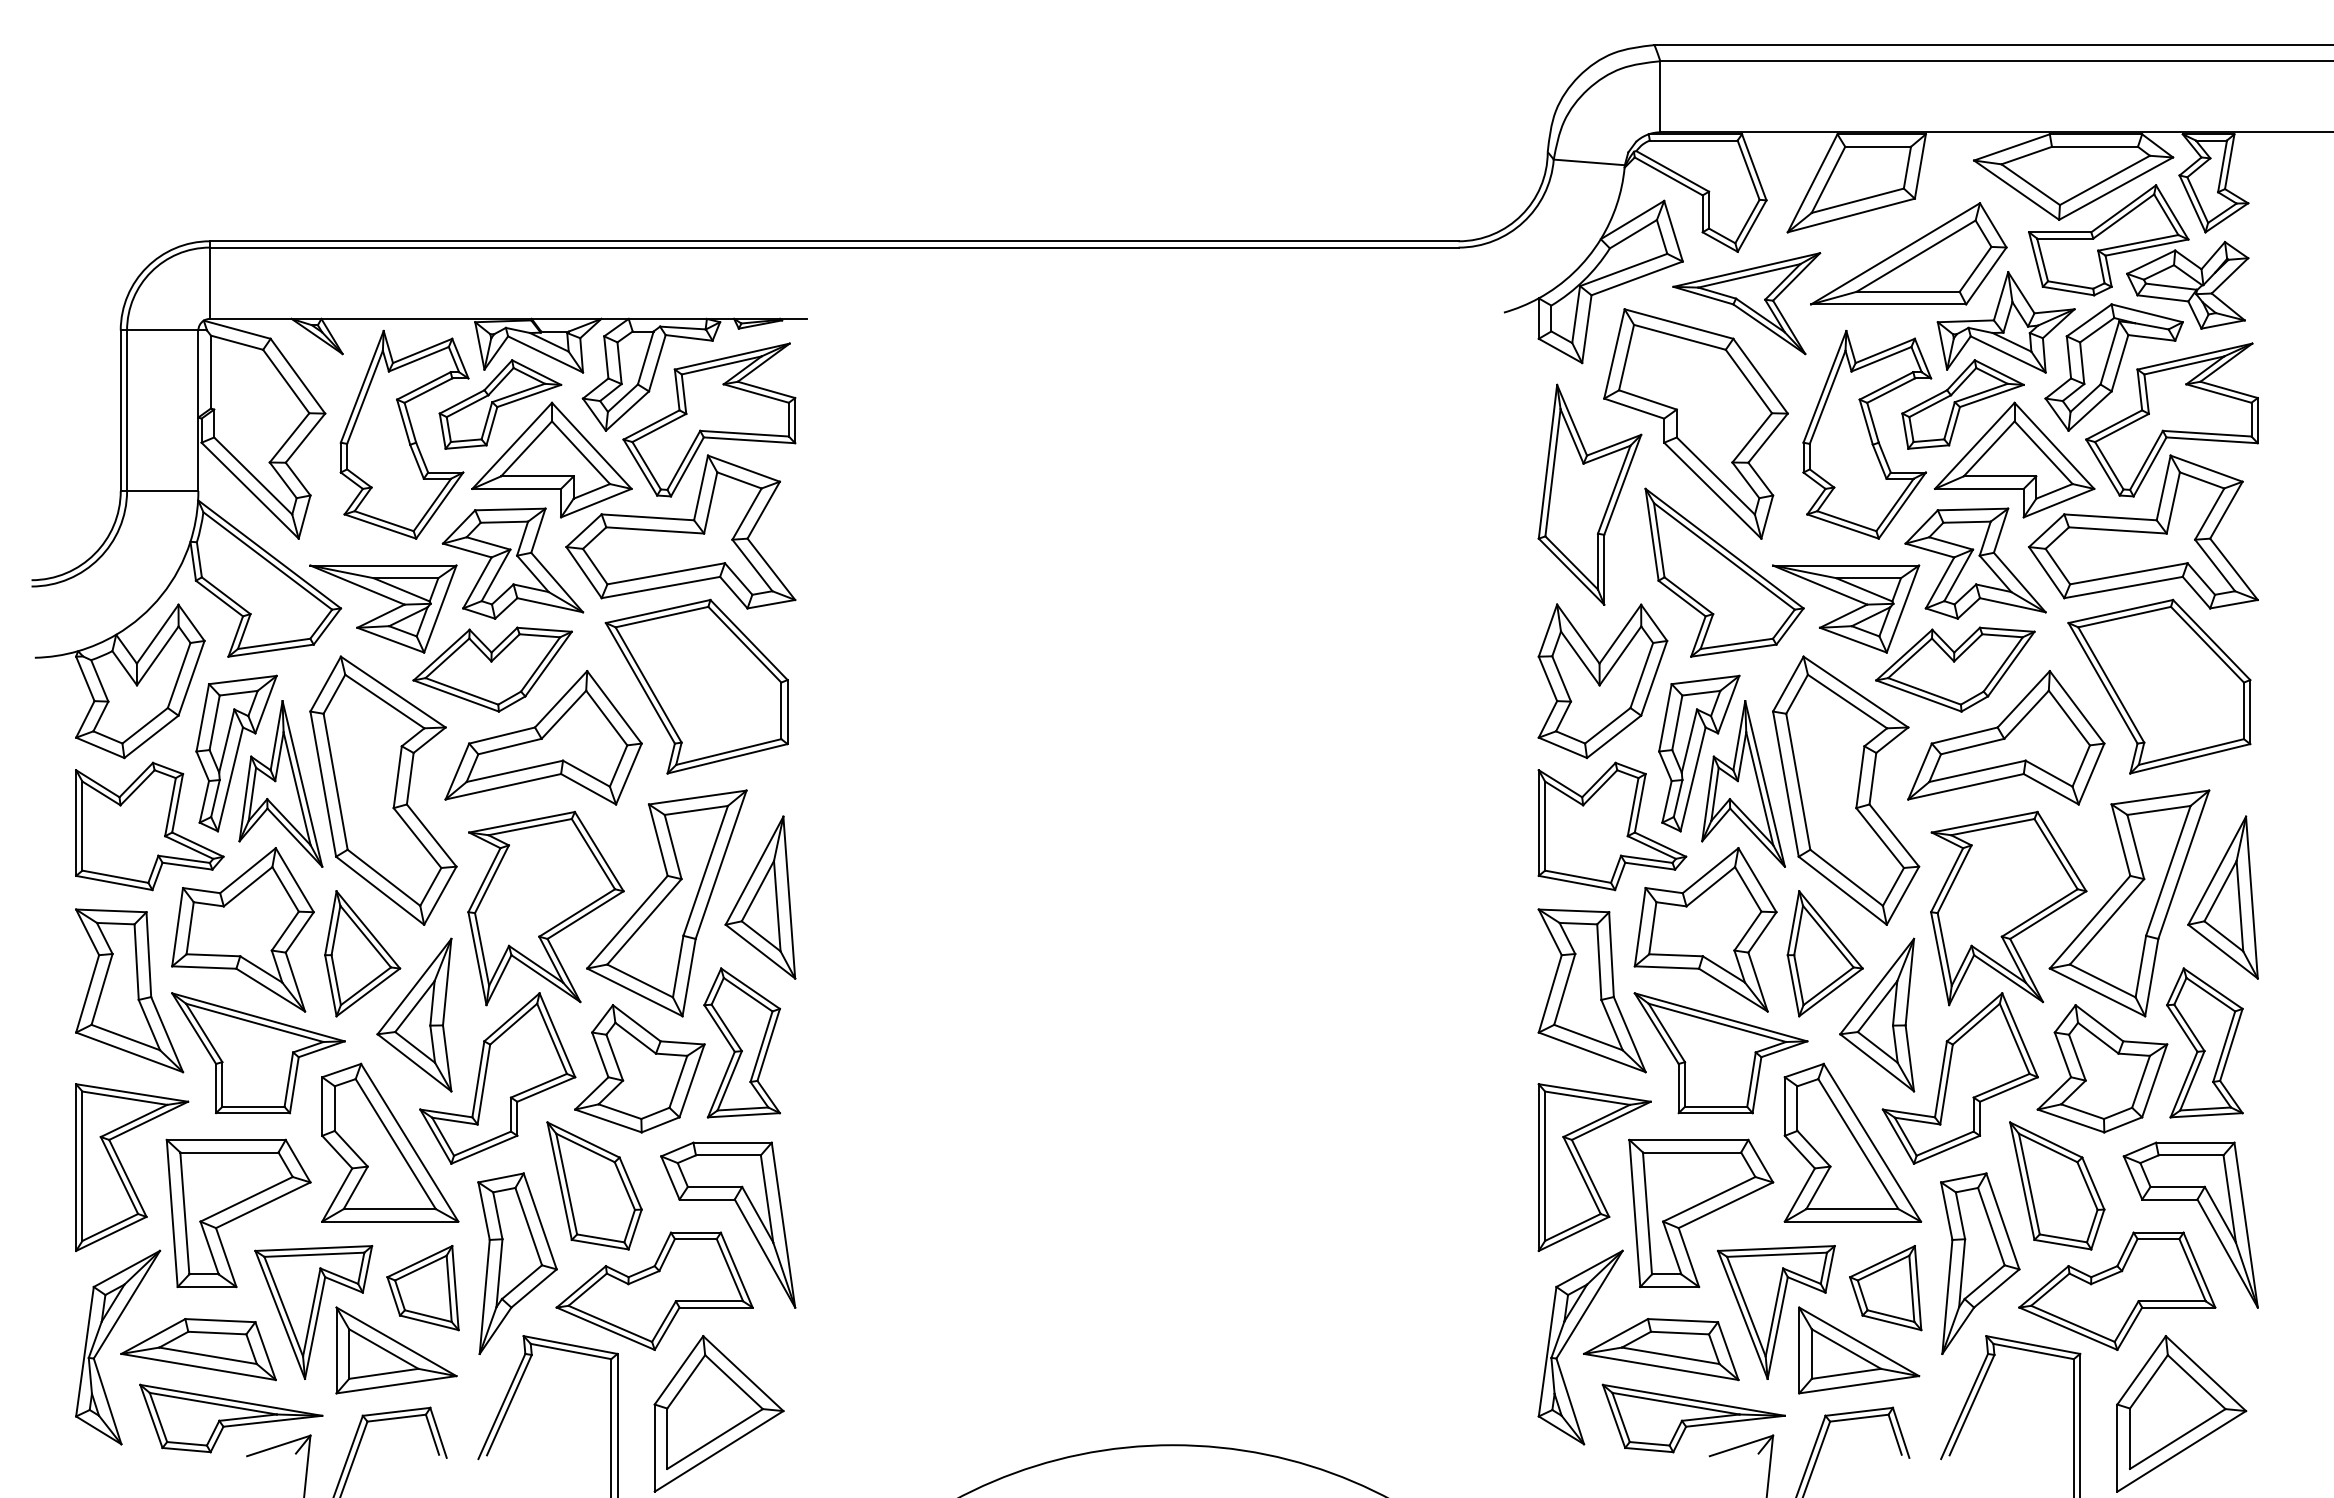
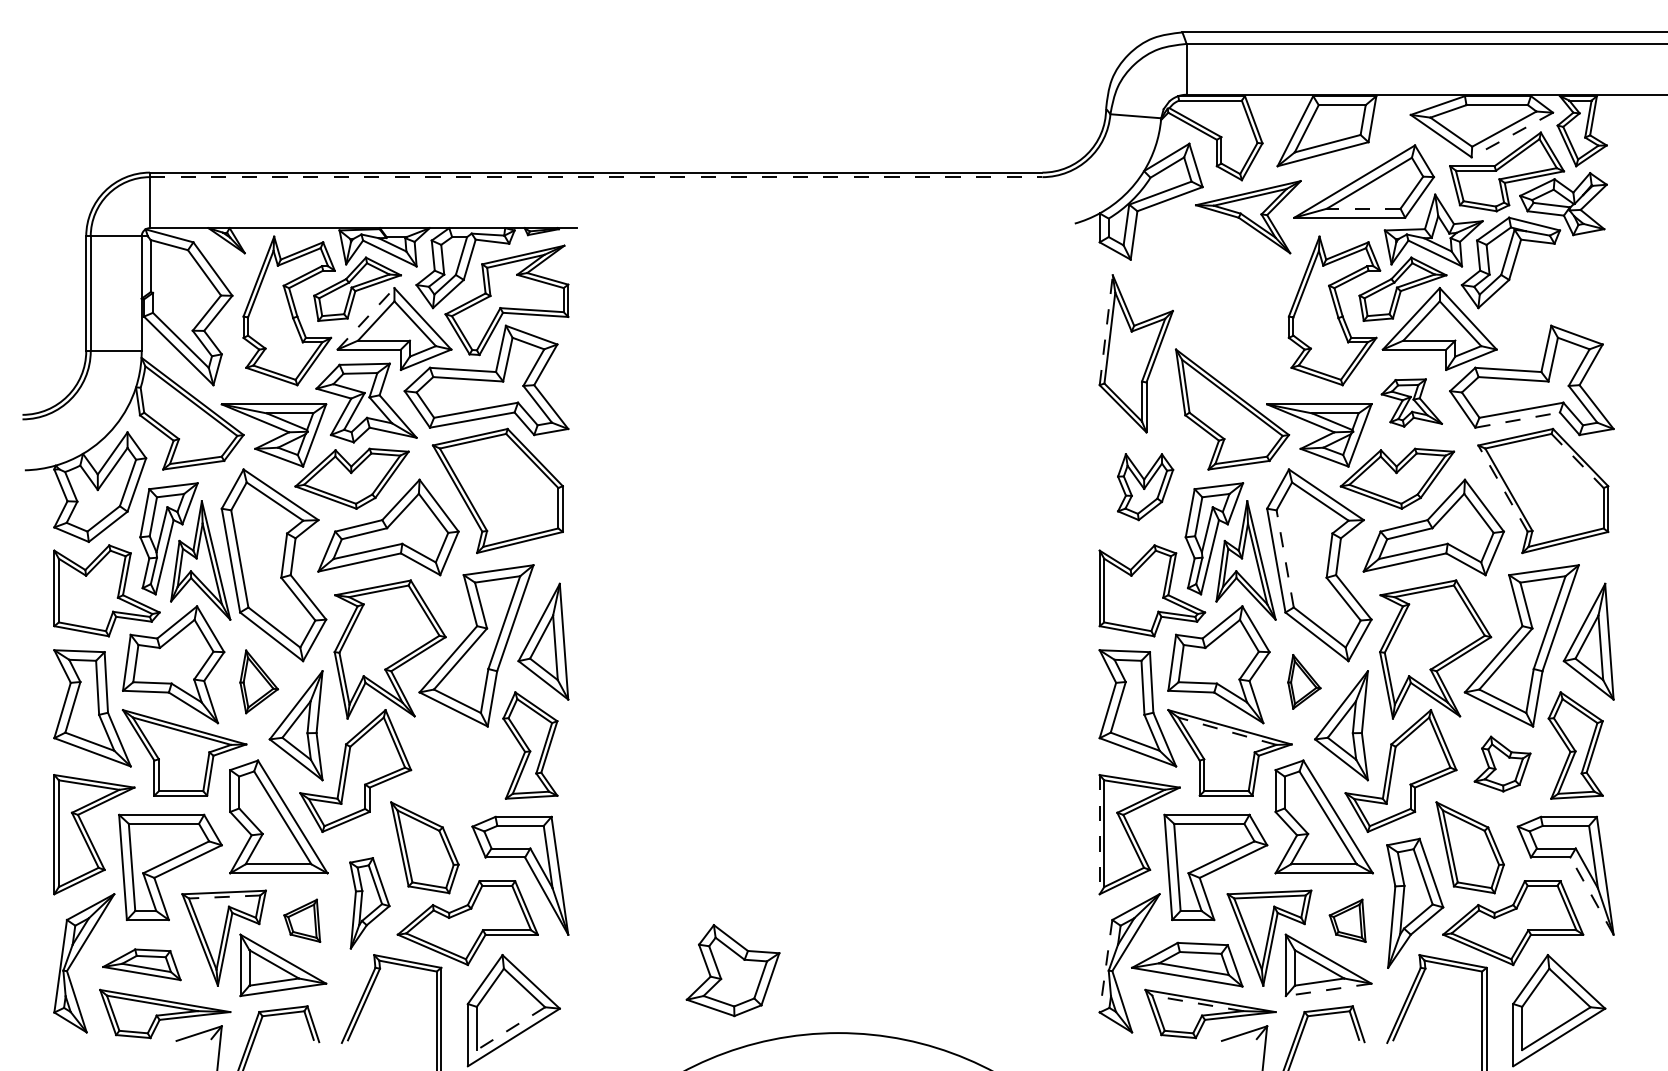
line: (2116, 188) -> (1512, 134), solid -> dashed
line: (834, 247) -> (596, 177), solid -> dashed
line: (1908, 291) -> (1363, 208), solid -> dashed
part: (2171, 419) -> (1551, 300), removed
part: (1695, 423) -> (1211, 302), removed
line: (512, 445) -> (366, 318), solid -> dashed
line: (1548, 461) -> (1106, 330), solid -> dashed
part: (1975, 563) -> (1411, 402), size x0.6
line: (2124, 587) -> (1518, 420), solid -> dashed
line: (2207, 644) -> (1577, 460), solid -> dashed
part: (1602, 681) -> (1145, 487), size x0.6
line: (2102, 682) -> (1502, 487), solid -> dashed
line: (1798, 781) -> (1285, 558), solid -> dashed
part: (362, 953) -> (259, 681), size x0.7
part: (1824, 953) -> (1303, 681), size x0.6
line: (1716, 1022) -> (1226, 730), solid -> dashed
part: (639, 1068) -> (732, 970), moved
part: (2102, 1068) -> (1502, 763), size x0.6
line: (1538, 1168) -> (1099, 835), solid -> dashed
line: (2227, 1253) -> (1591, 896), solid -> dashed
line: (313, 1254) -> (224, 896), solid -> dashed
part: (517, 1263) -> (369, 903), size x0.7
part: (422, 1288) -> (301, 921), size x0.7
part: (1885, 1288) -> (1347, 921), size x0.7
part: (198, 1349) -> (141, 964), size x0.7
line: (1547, 1352) -> (1105, 966), solid -> dashed
line: (1859, 1384) -> (1328, 989), solid -> dashed
line: (1675, 1403) -> (1197, 1003), solid -> dashed
line: (714, 1439) -> (510, 1029), solid -> dashed

